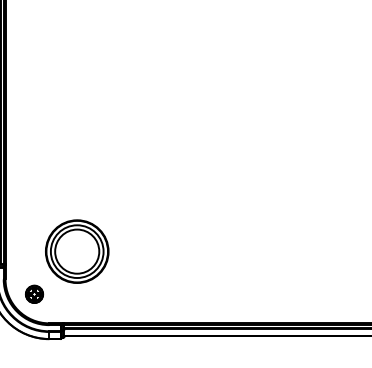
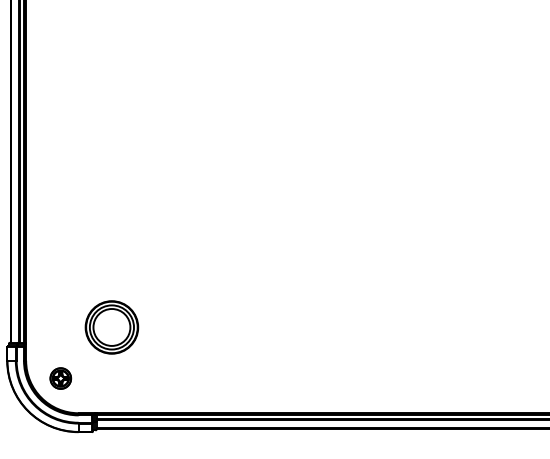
part: (76, 251) -> (111, 327), size x0.7

